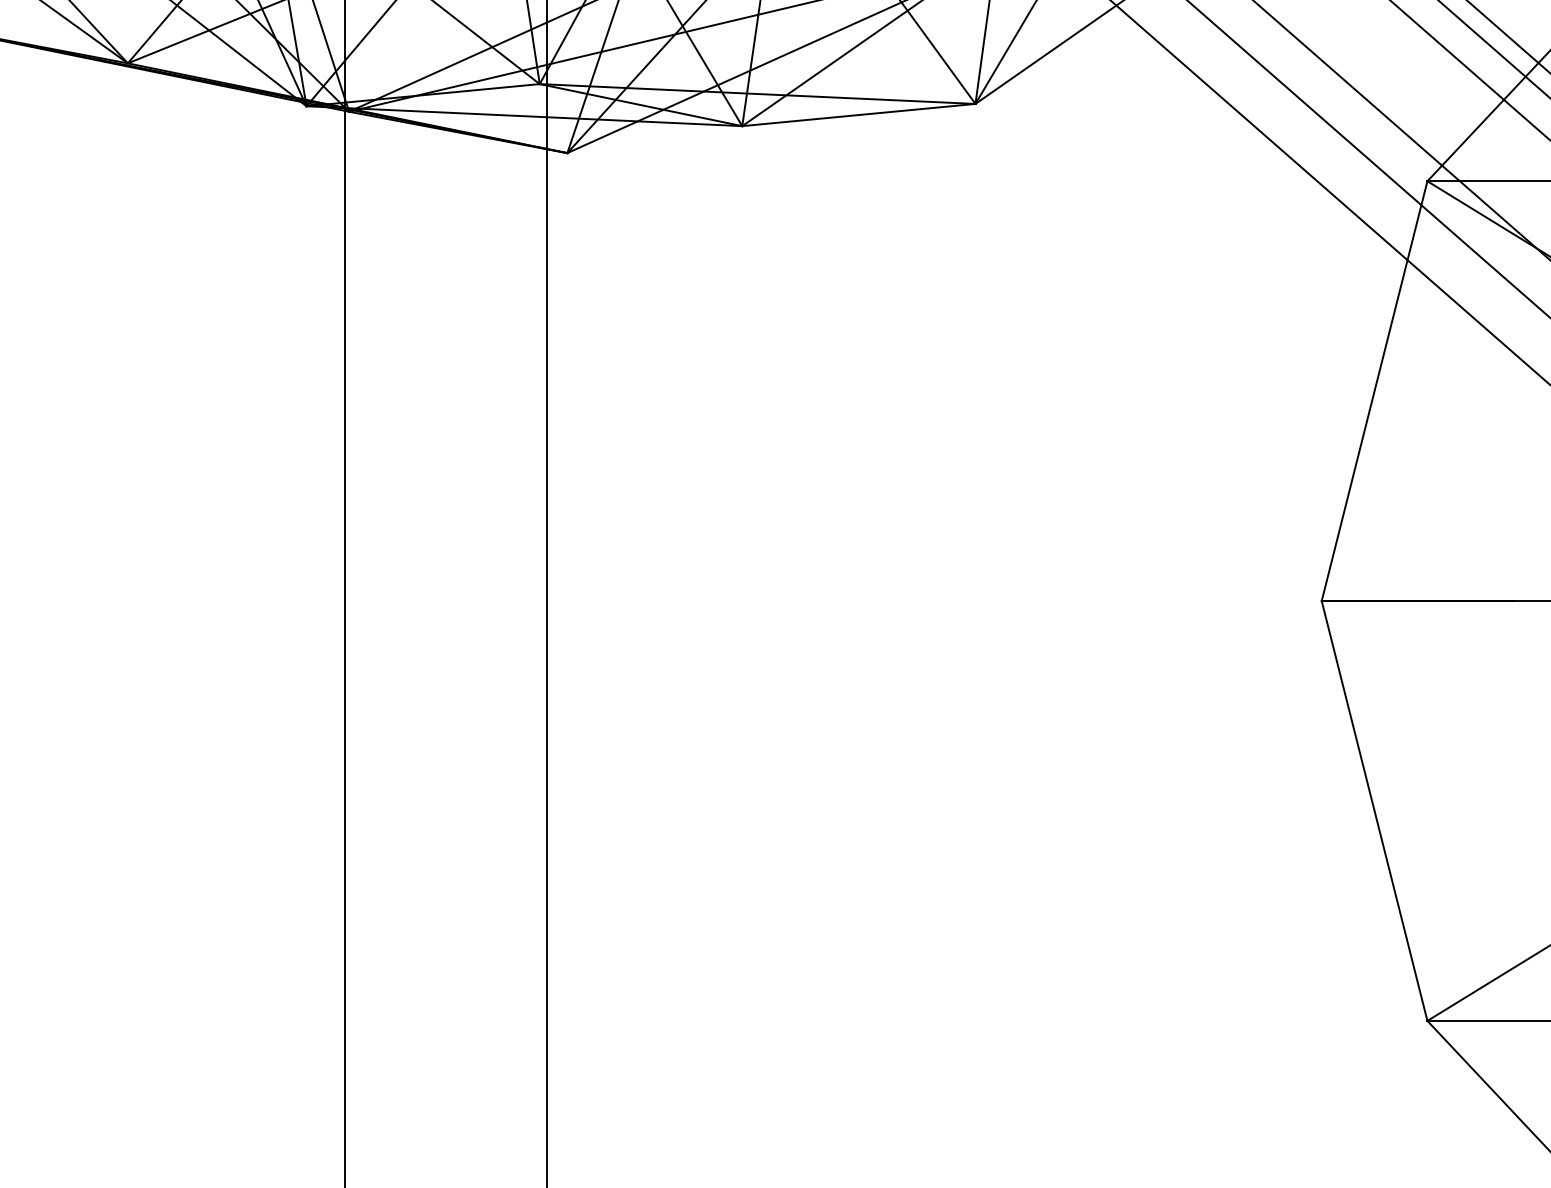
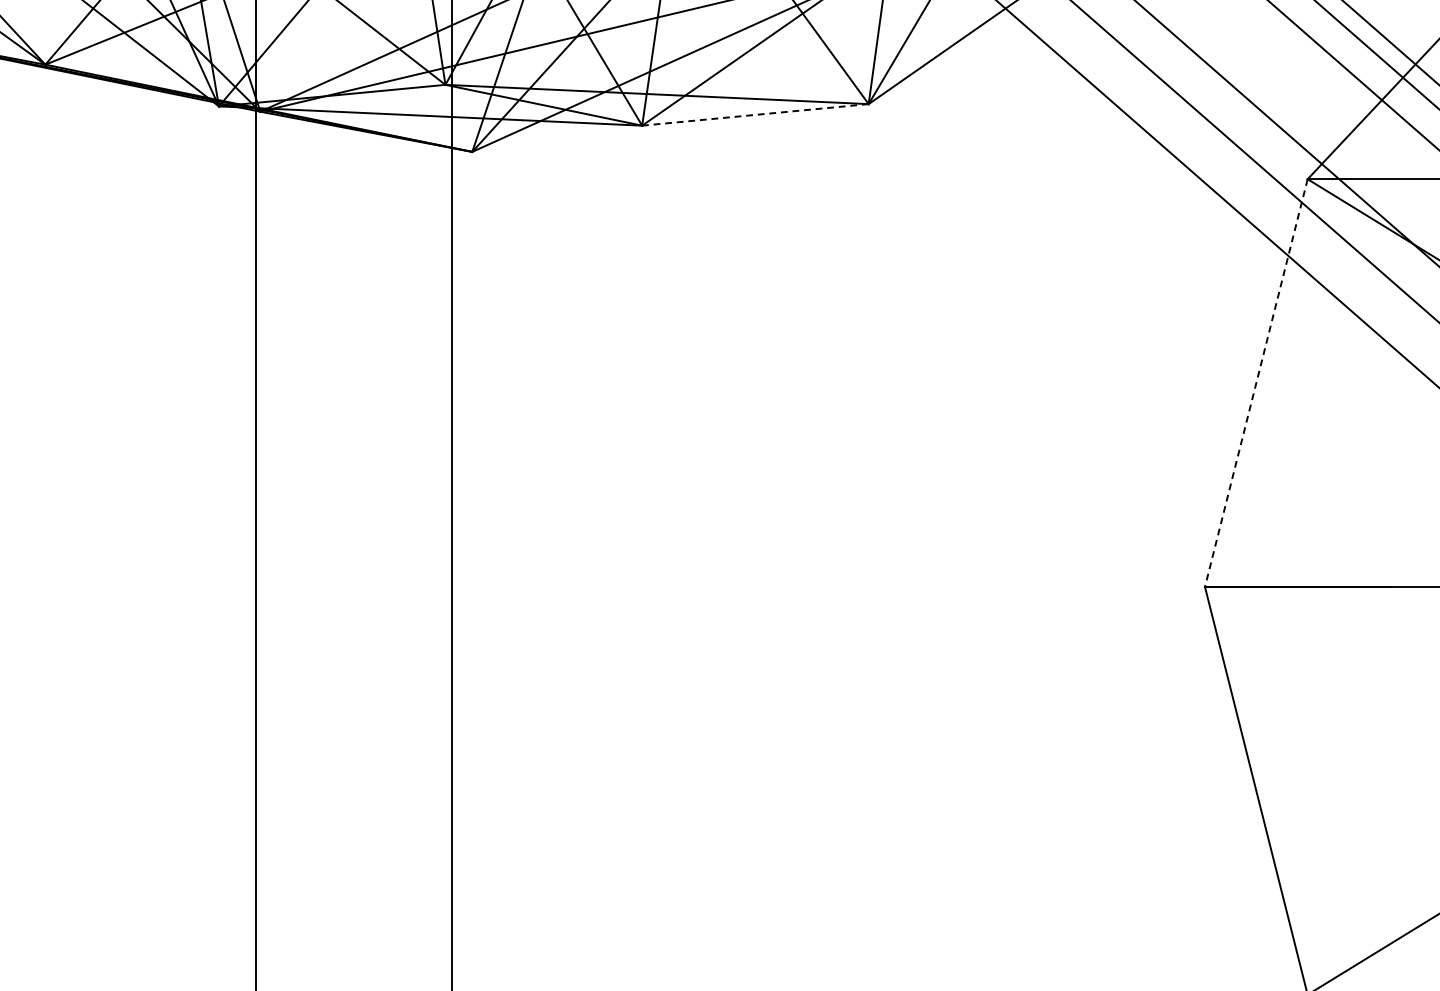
line: (858, 115) -> (755, 115), solid -> dashed
line: (1374, 391) -> (1256, 383), solid -> dashed

